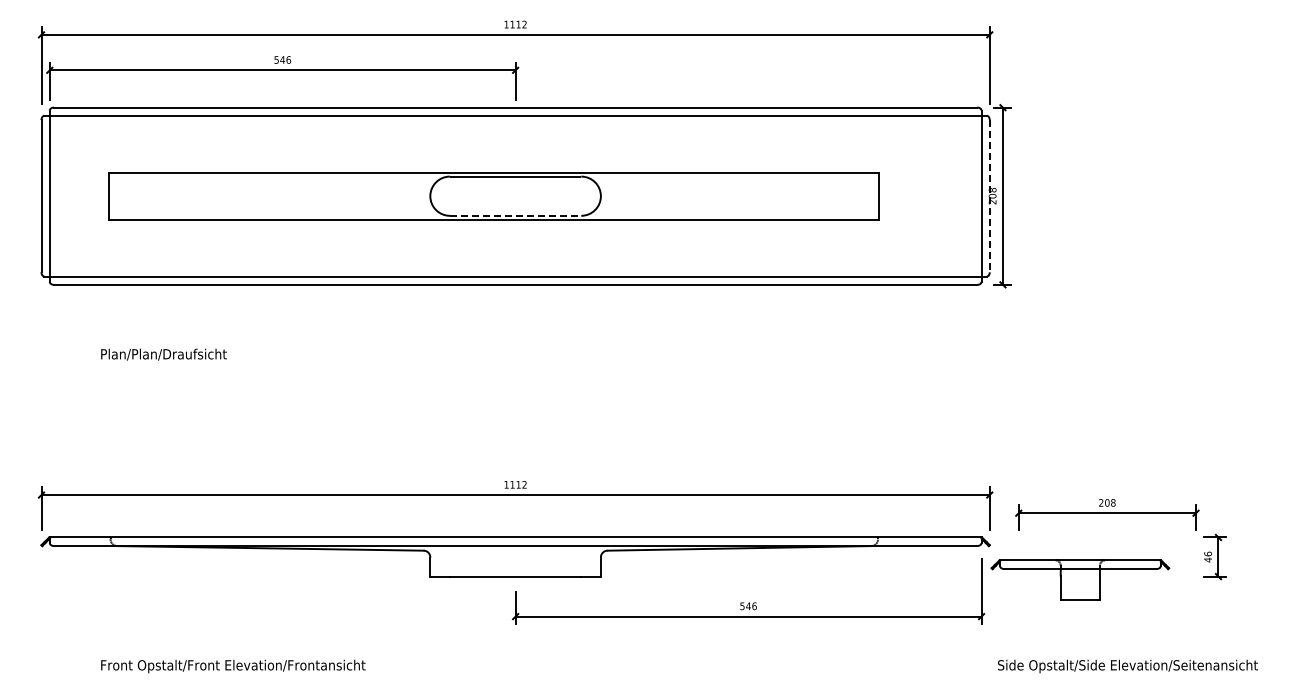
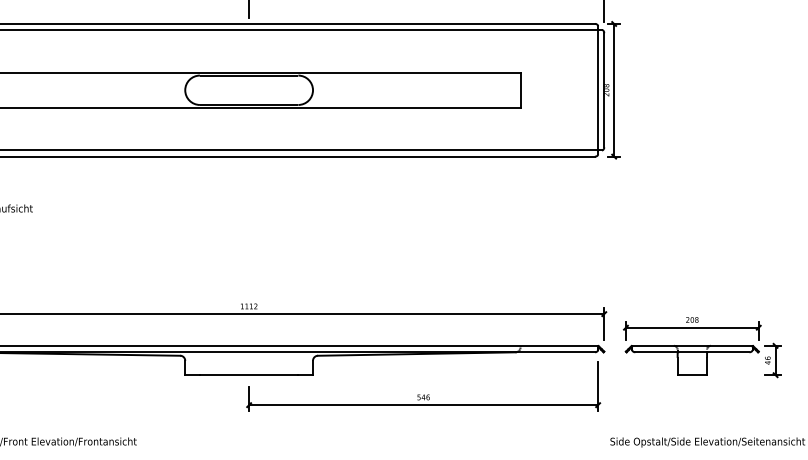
line: (989, 196) -> (604, 90), dashed -> solid
line: (515, 215) -> (249, 104), dashed -> solid
part: (1080, 579) -> (692, 360), moved

